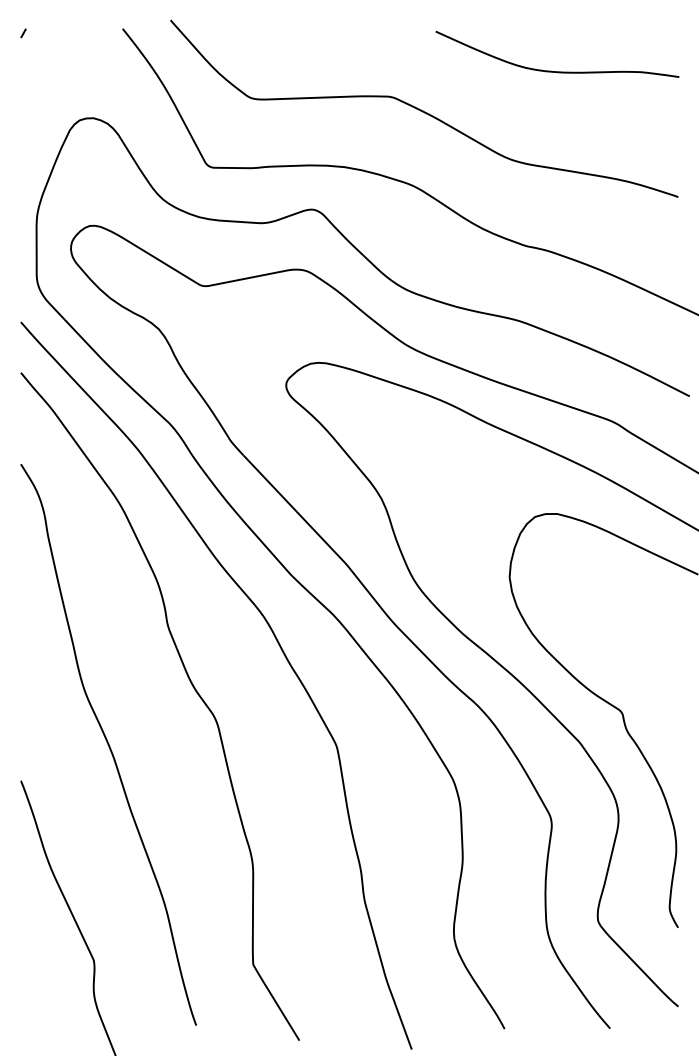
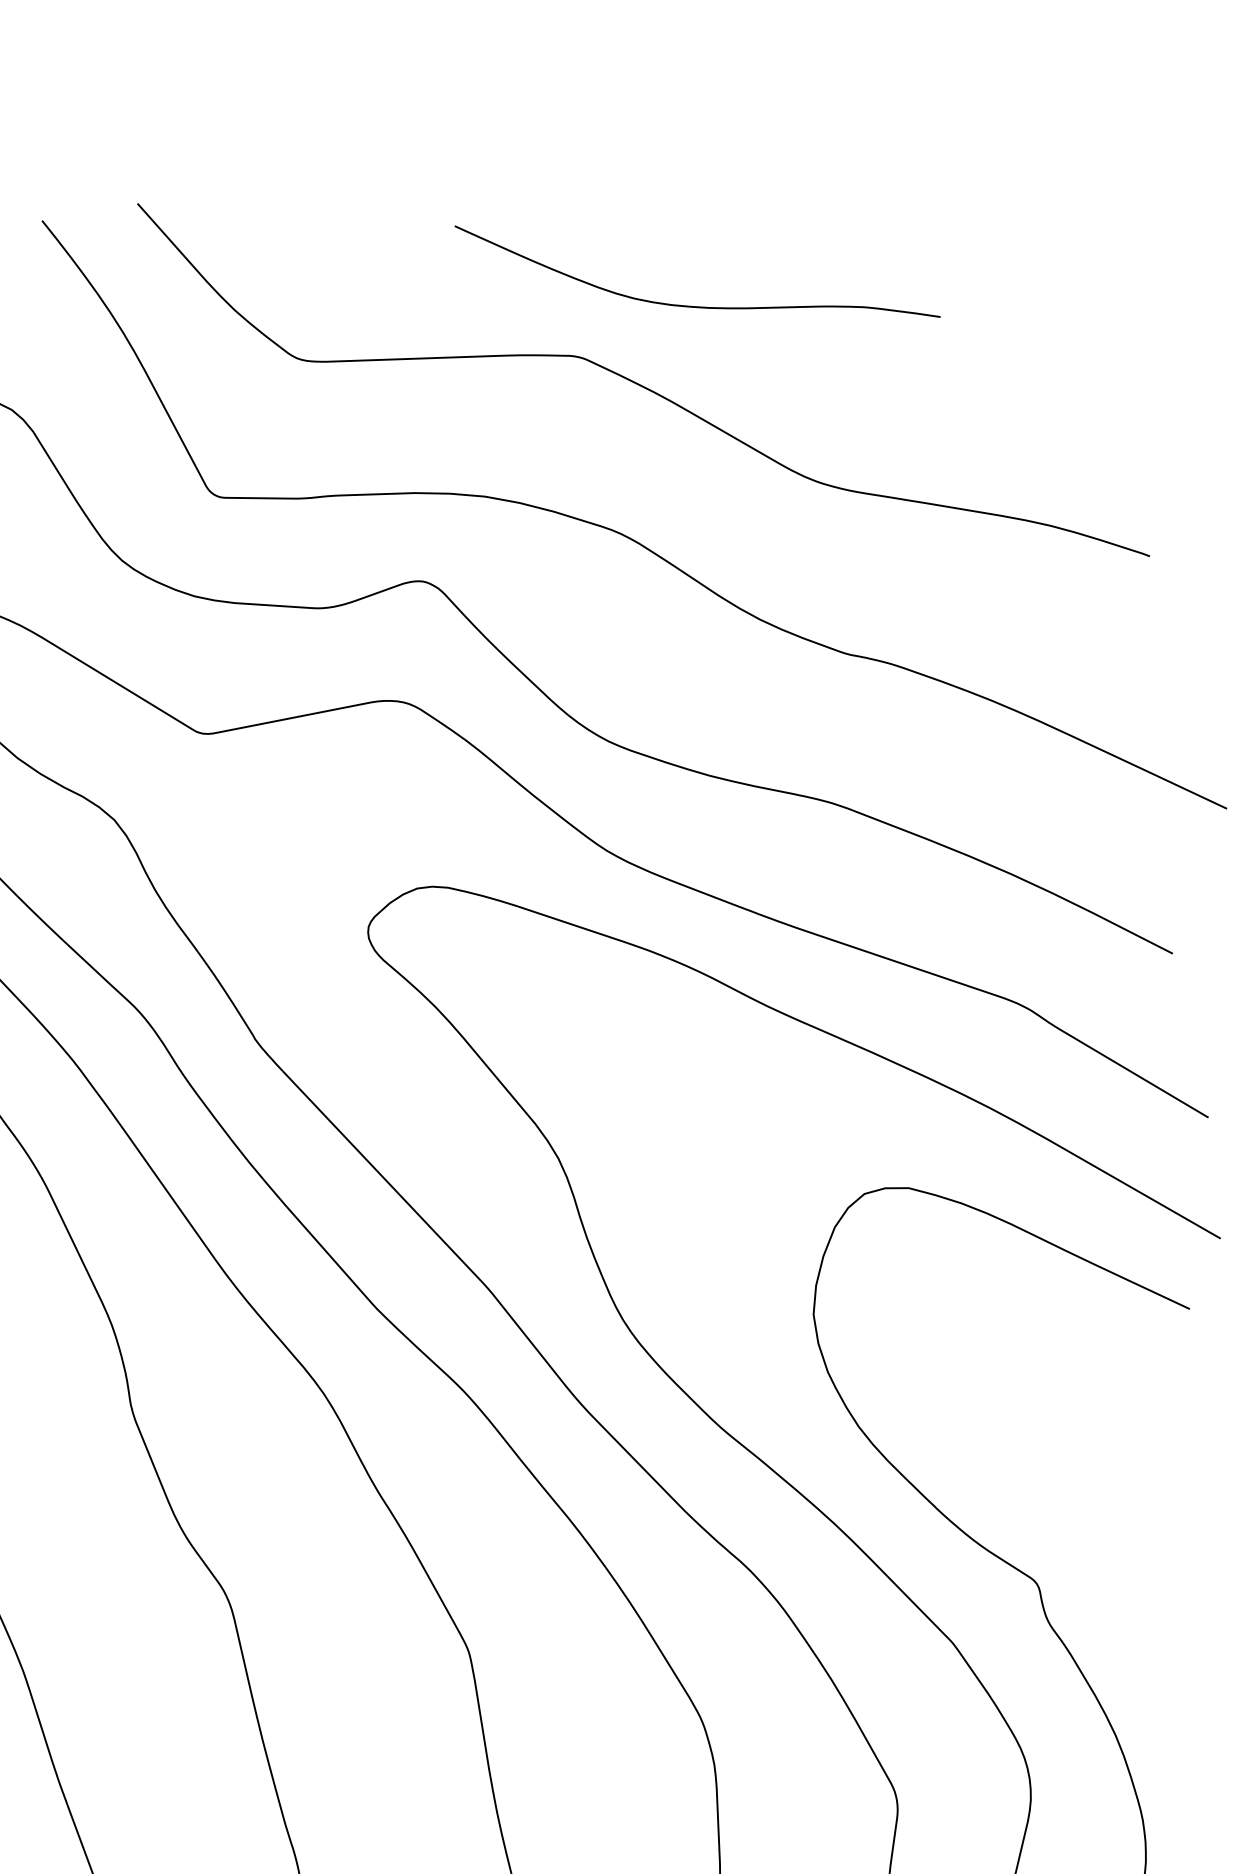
curve: (552, 70) -> (687, 303), moved

